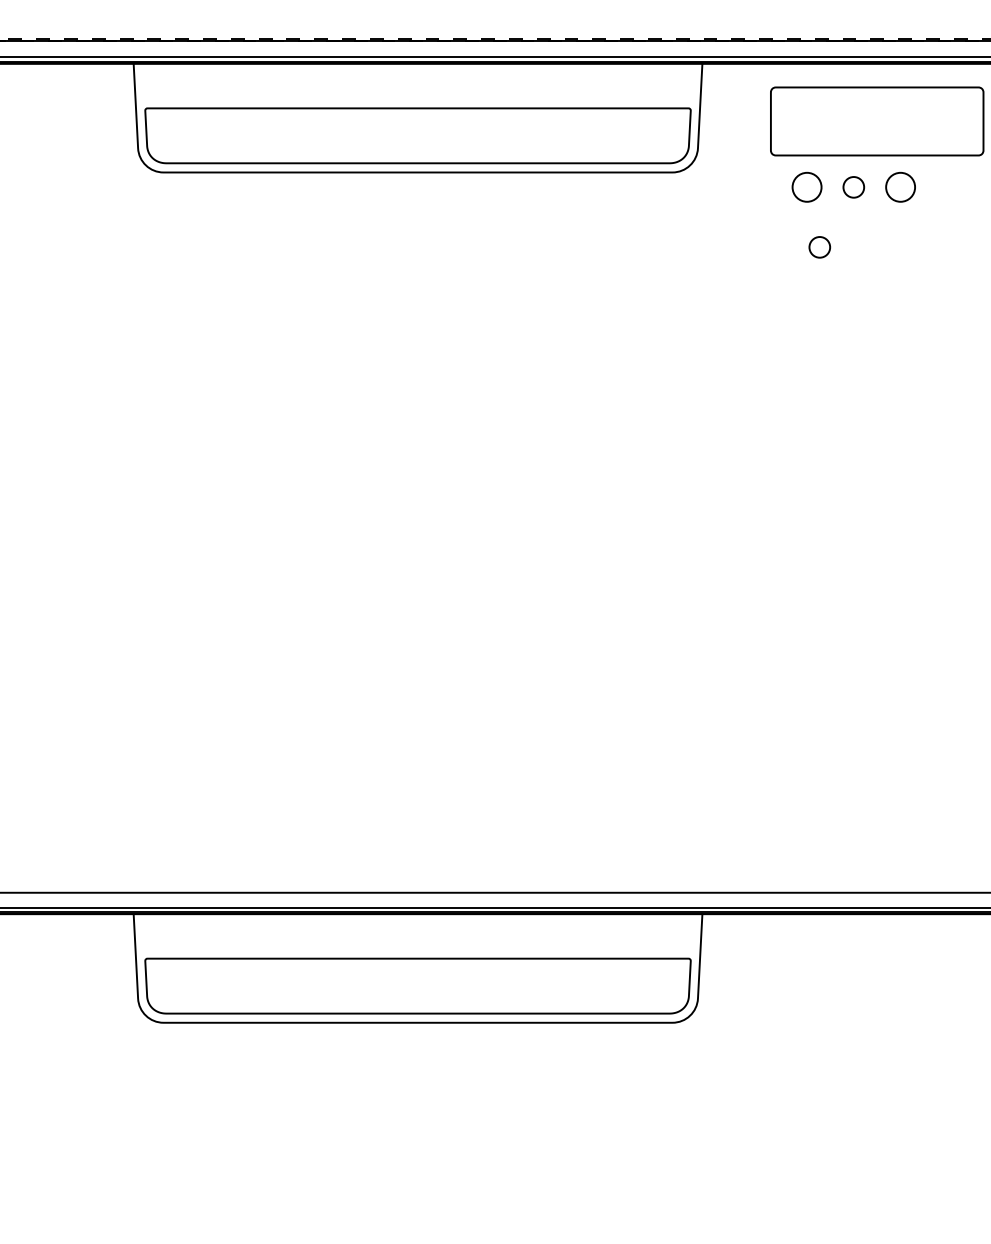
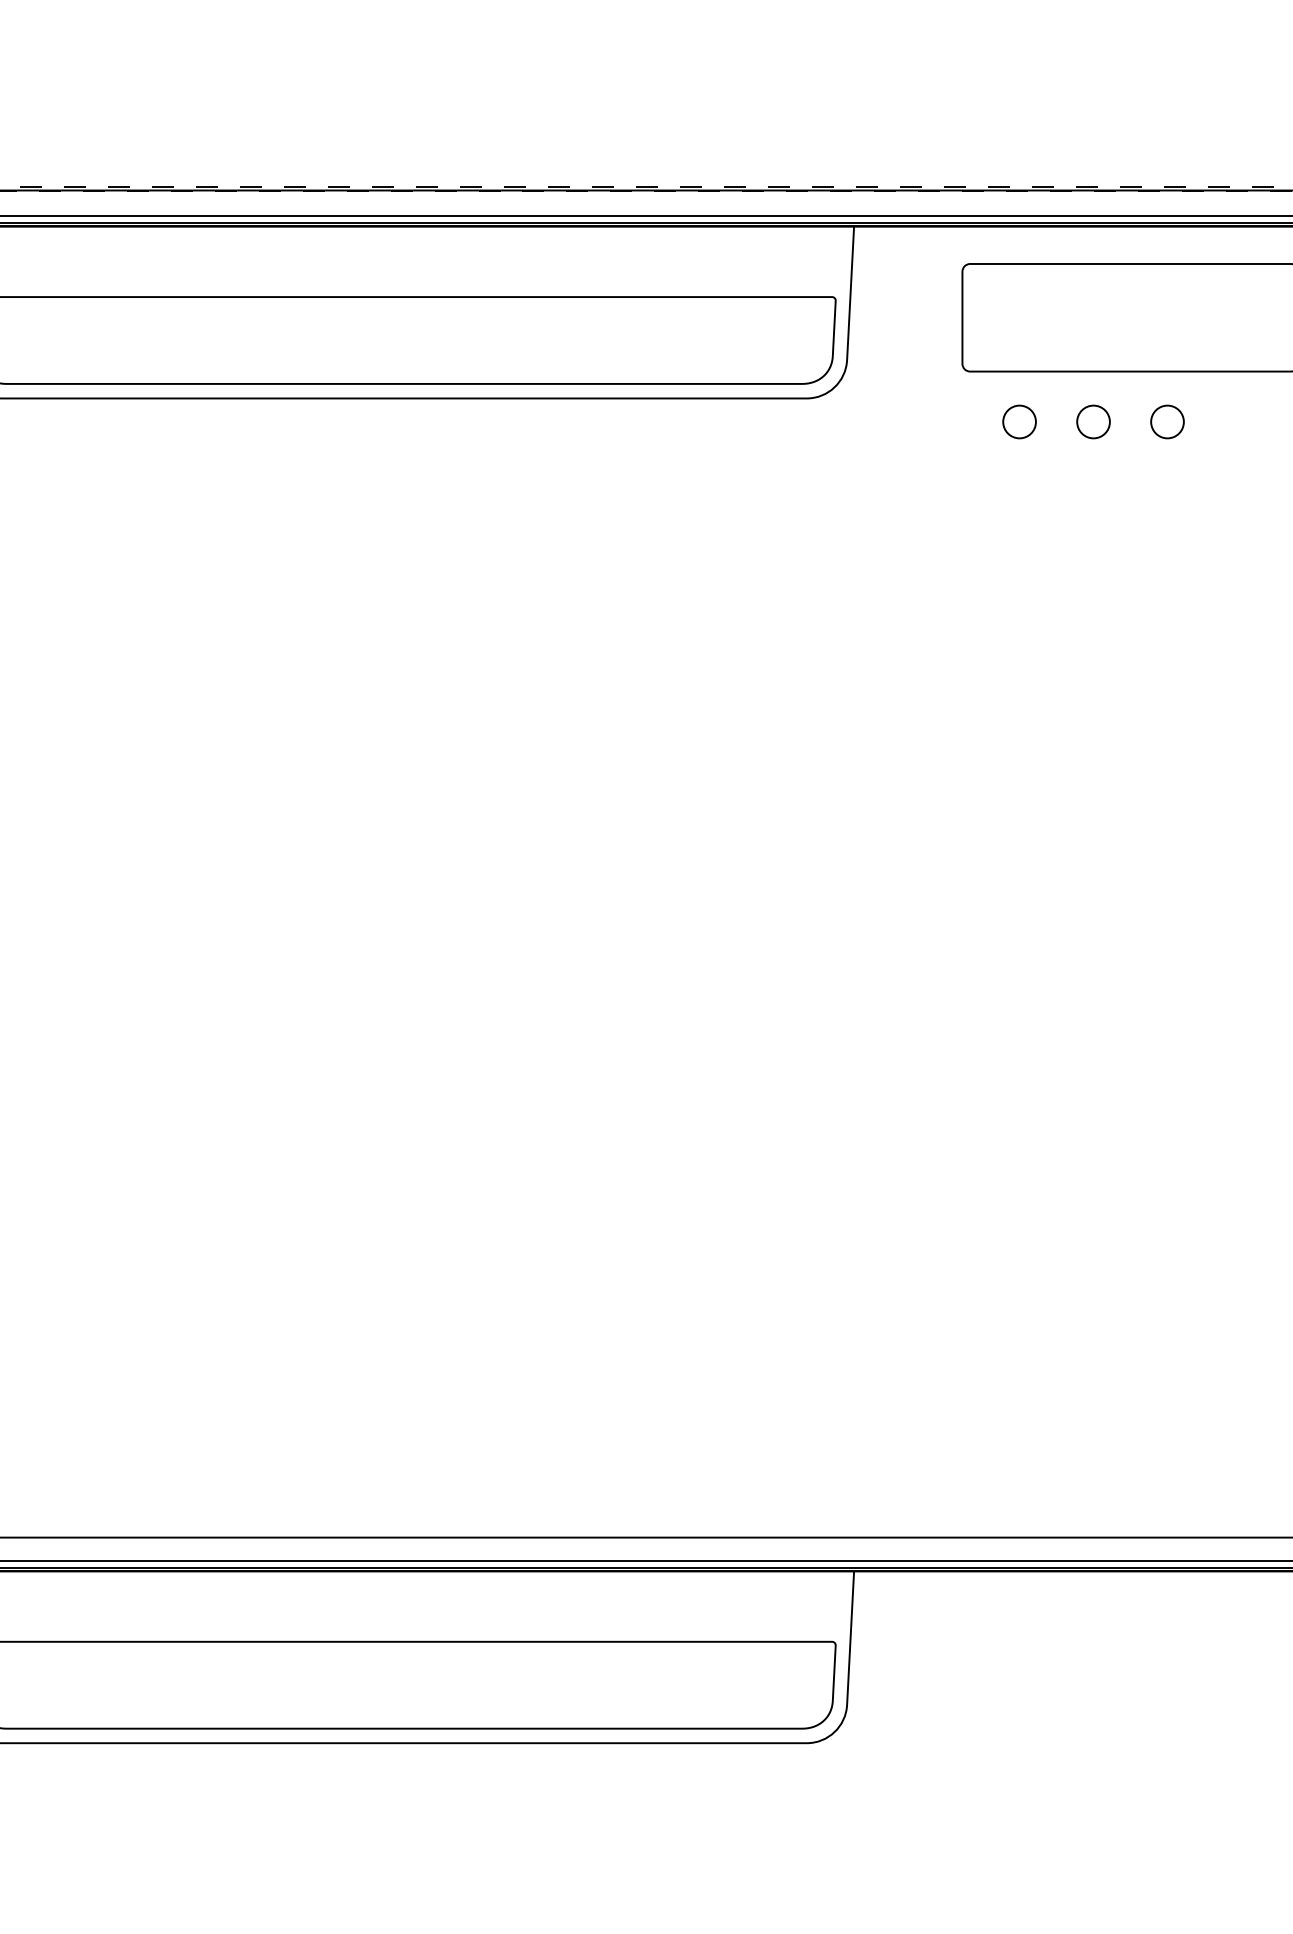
circle: (806, 187) -> (1018, 422), size x0.71
circle: (900, 187) -> (1167, 422), size x0.71
circle: (819, 247) -> (1039, 517), removed

